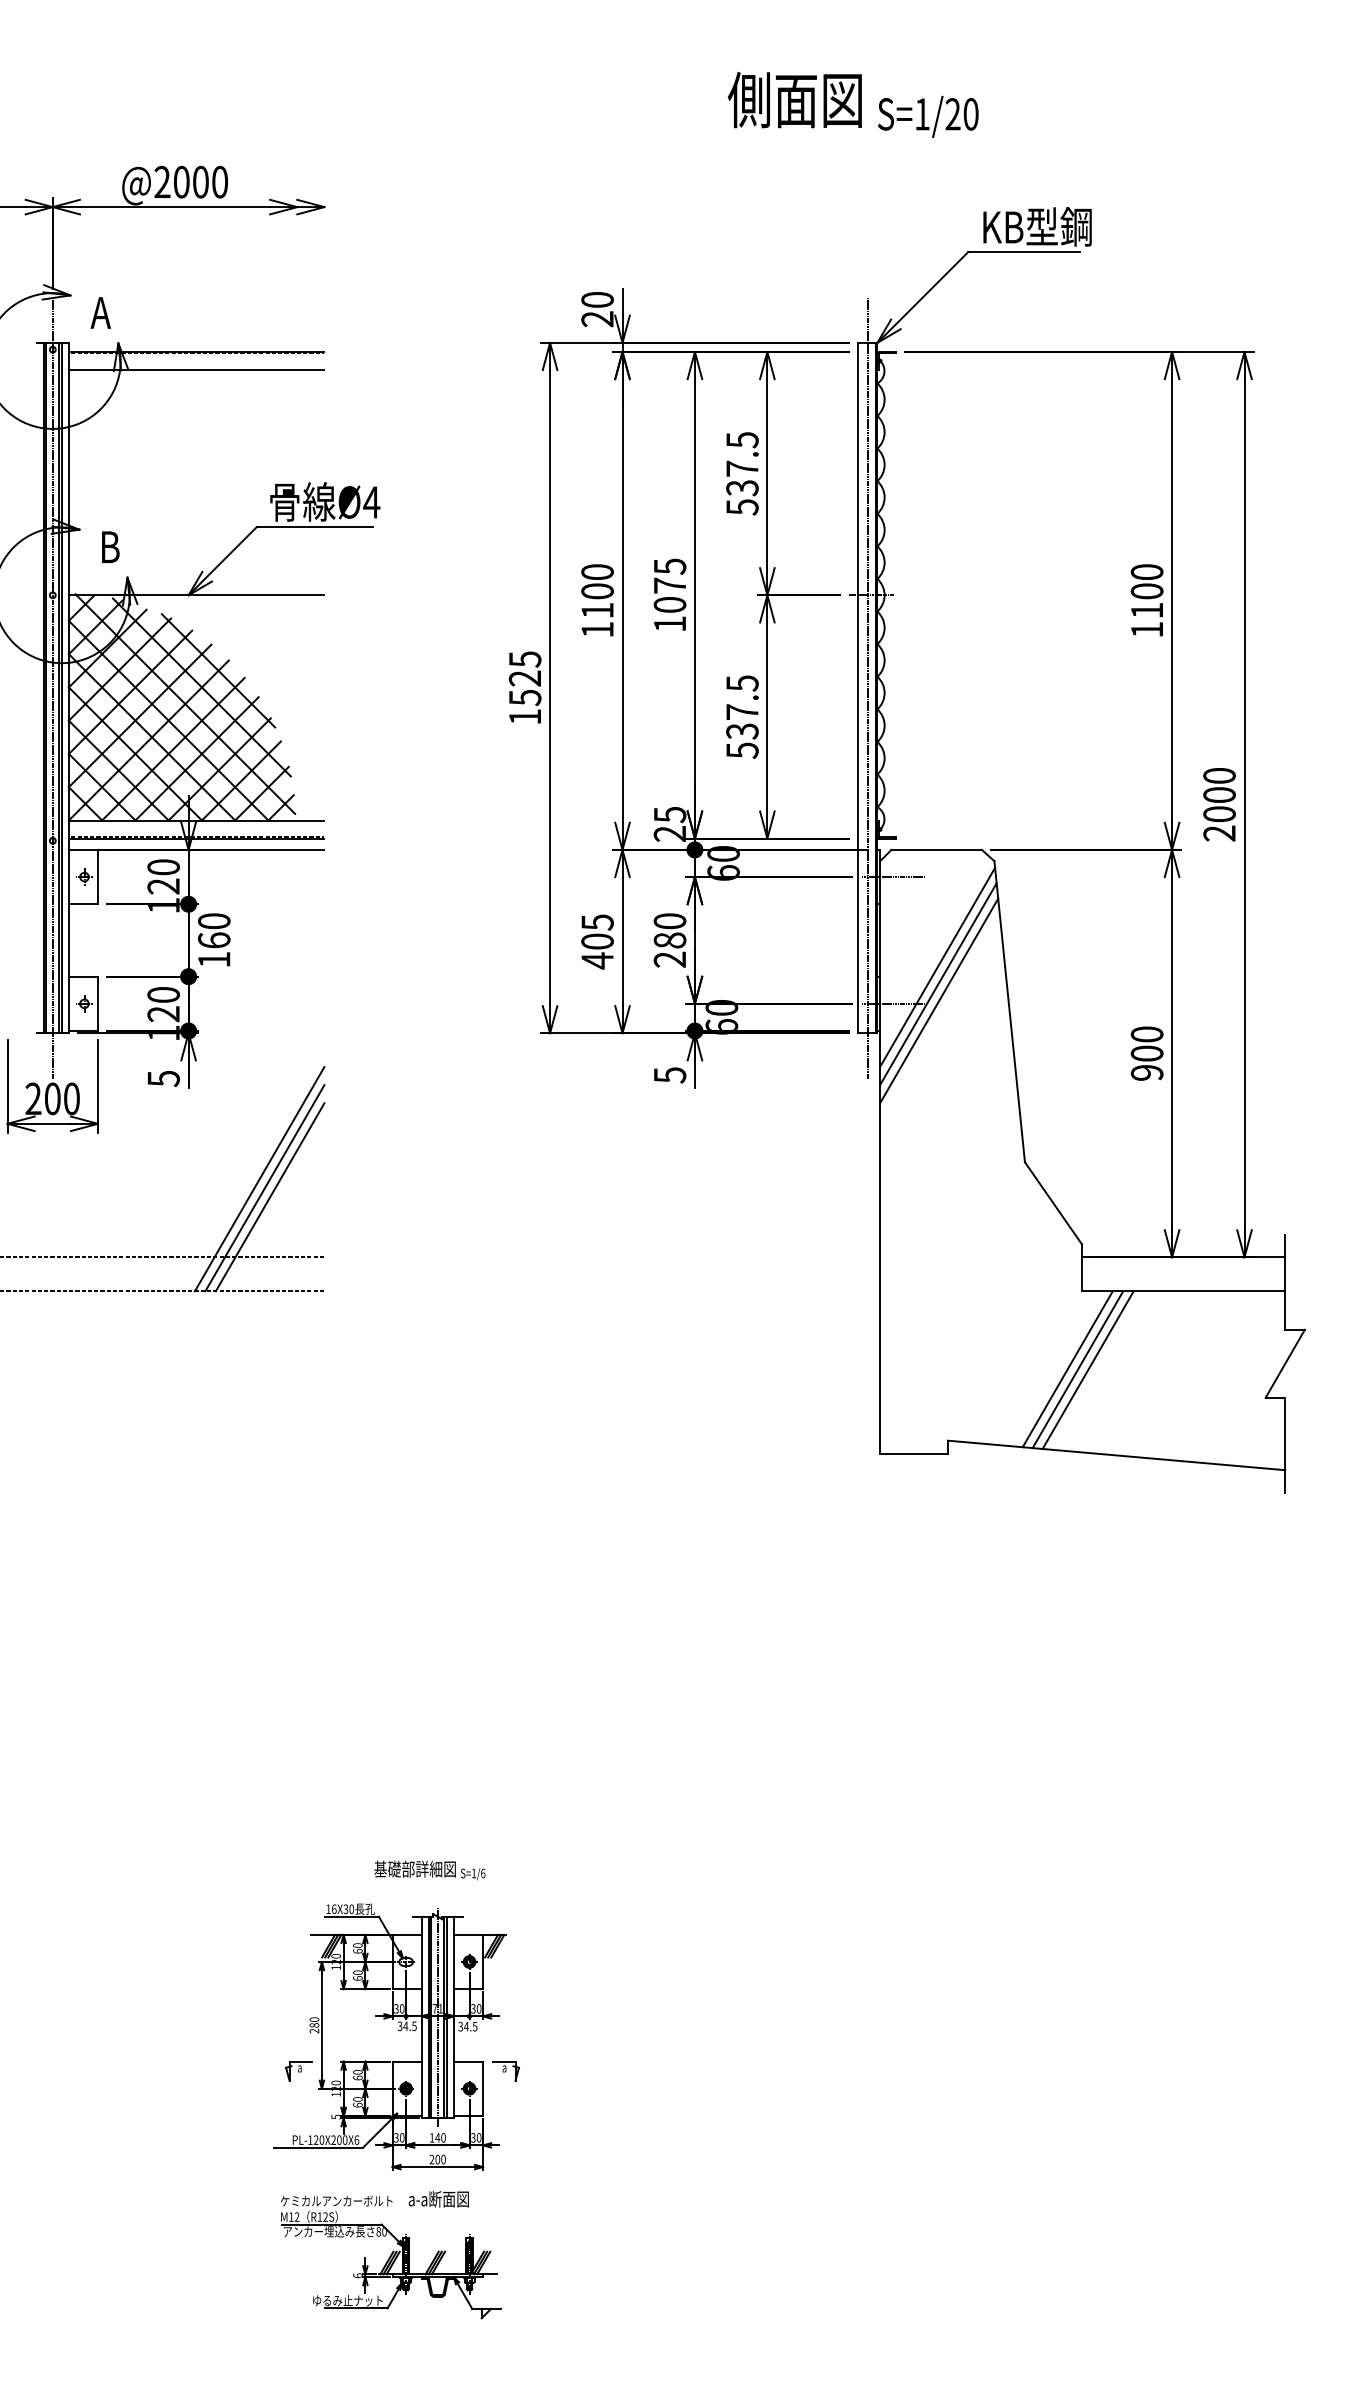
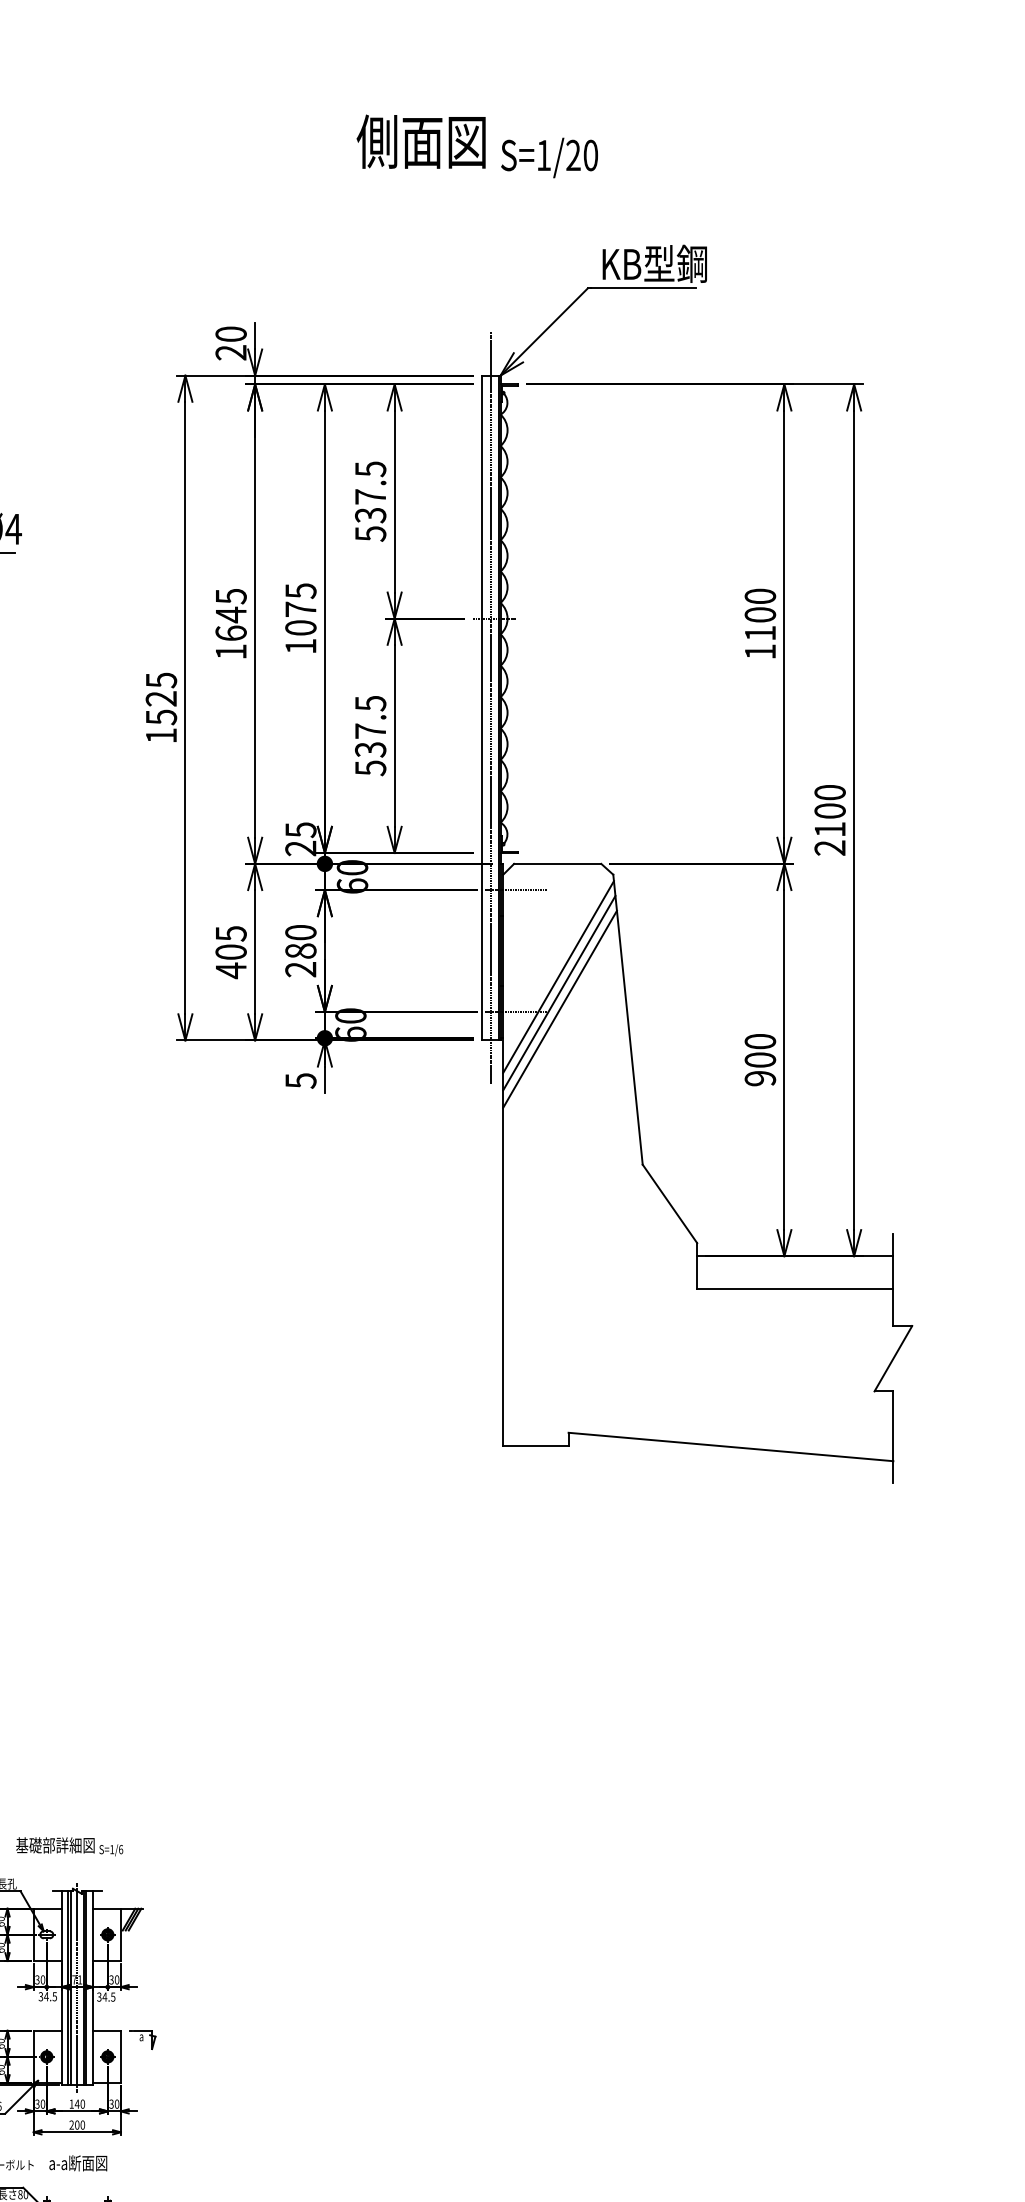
text: (597, 591) -> (231, 615), 1100 -> 1645
text: (1219, 814) -> (830, 829), 2000 -> 2100
line: (1067, 1369) -> (683, 1364), removed
line: (1077, 1369) -> (693, 1364), removed
line: (1087, 1369) -> (702, 1364), removed

